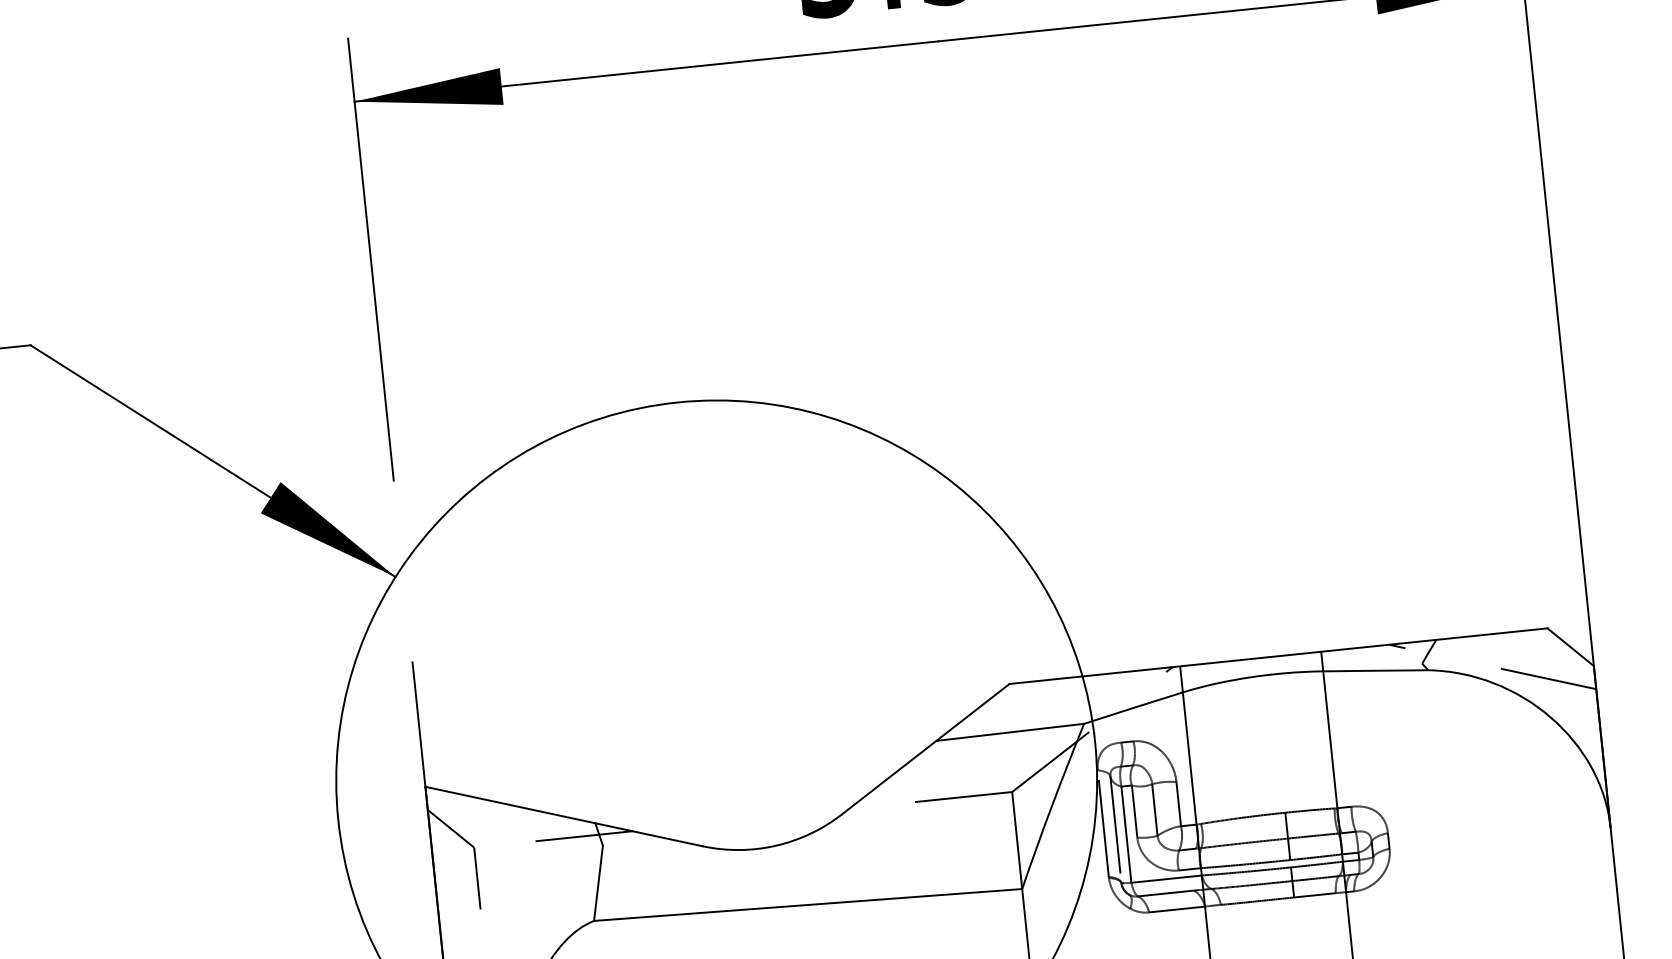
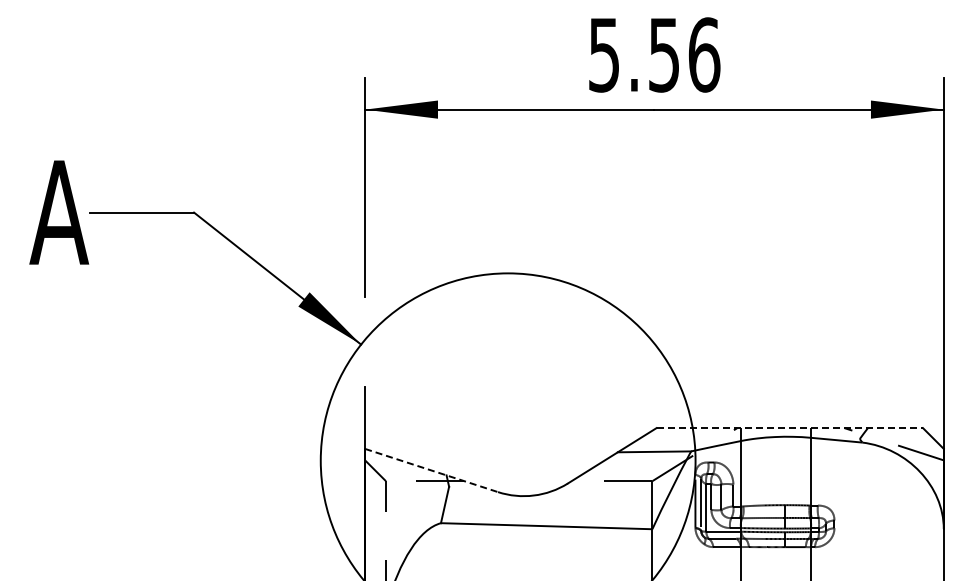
line: (1280, 656) -> (790, 428), solid -> dashed
line: (563, 816) -> (431, 470), solid -> dashed

